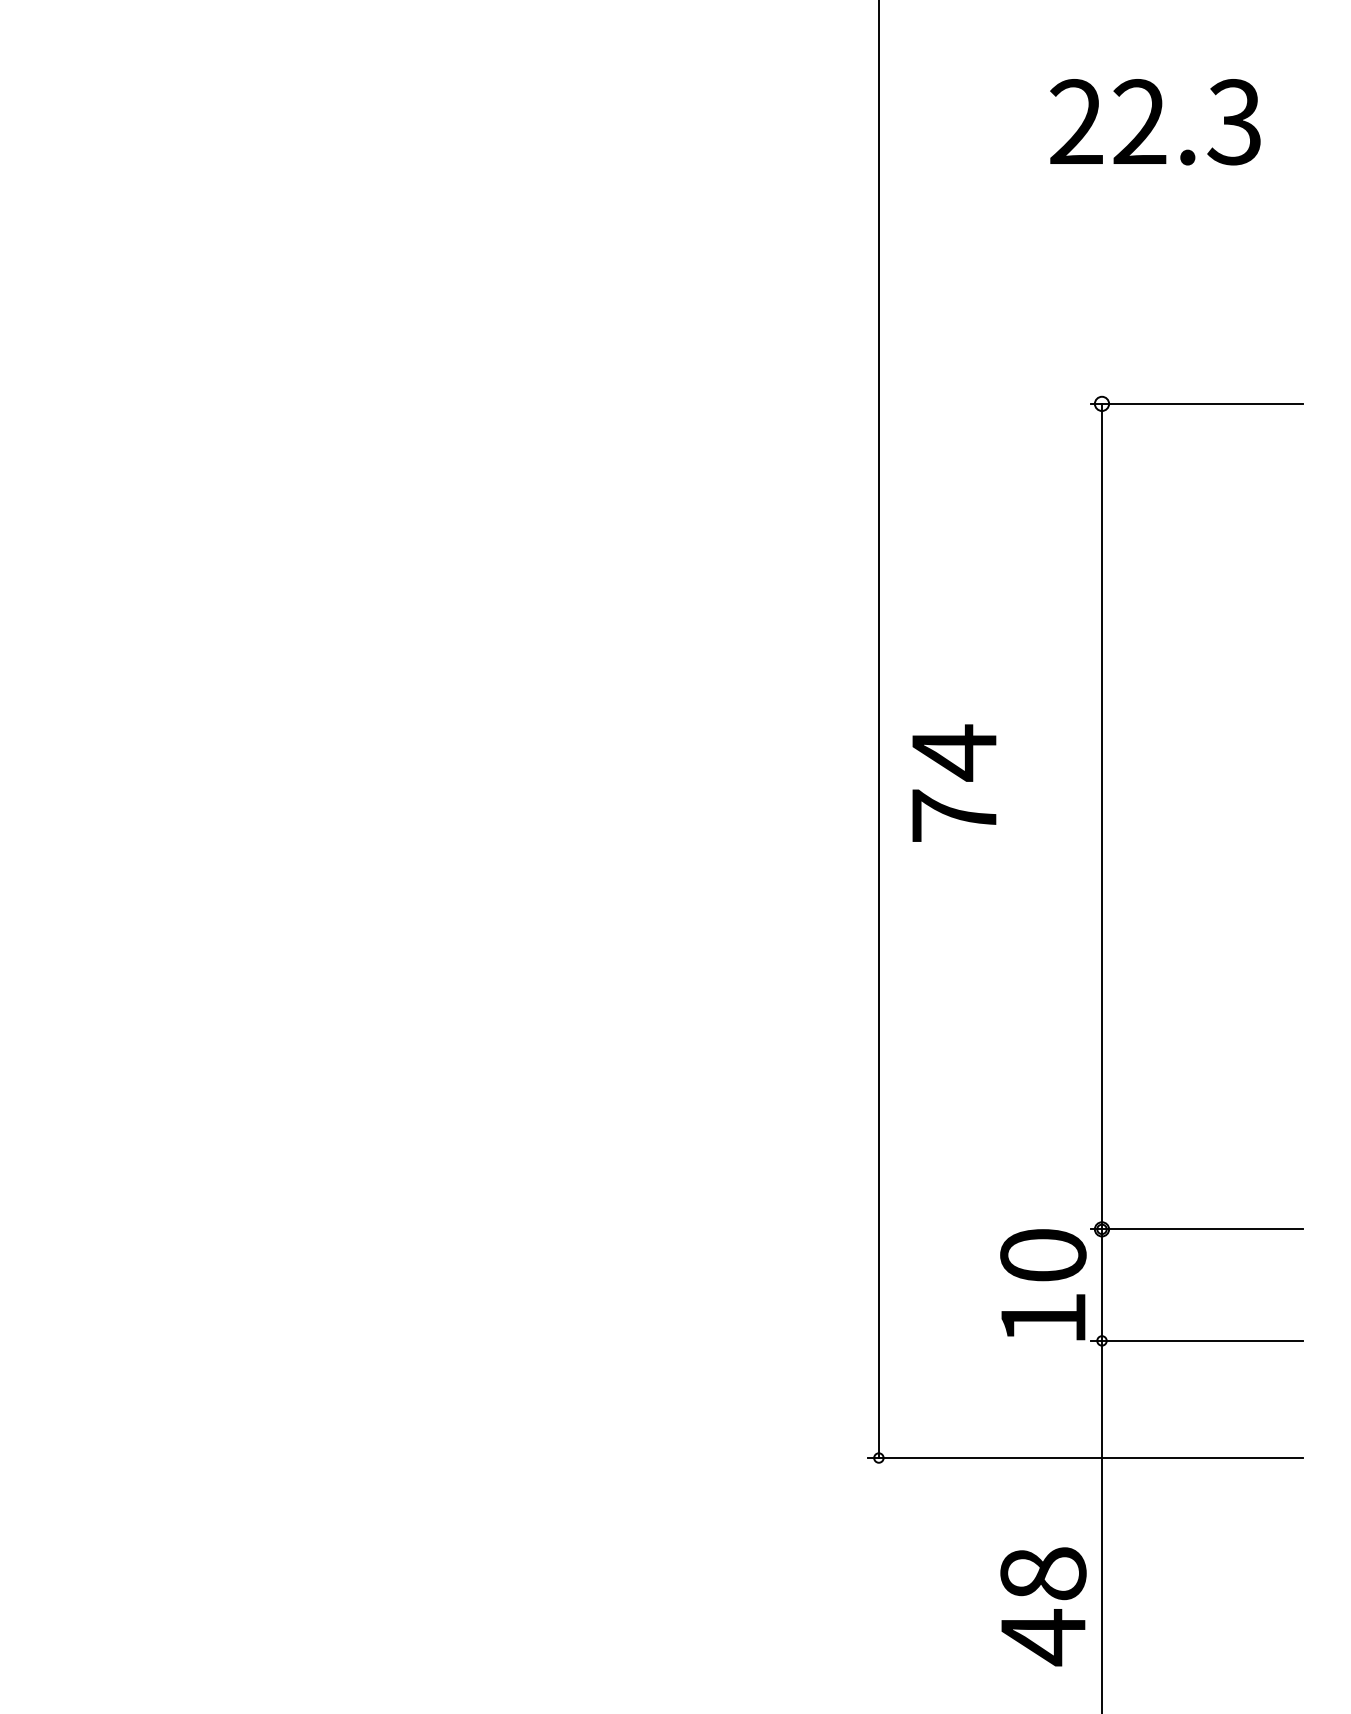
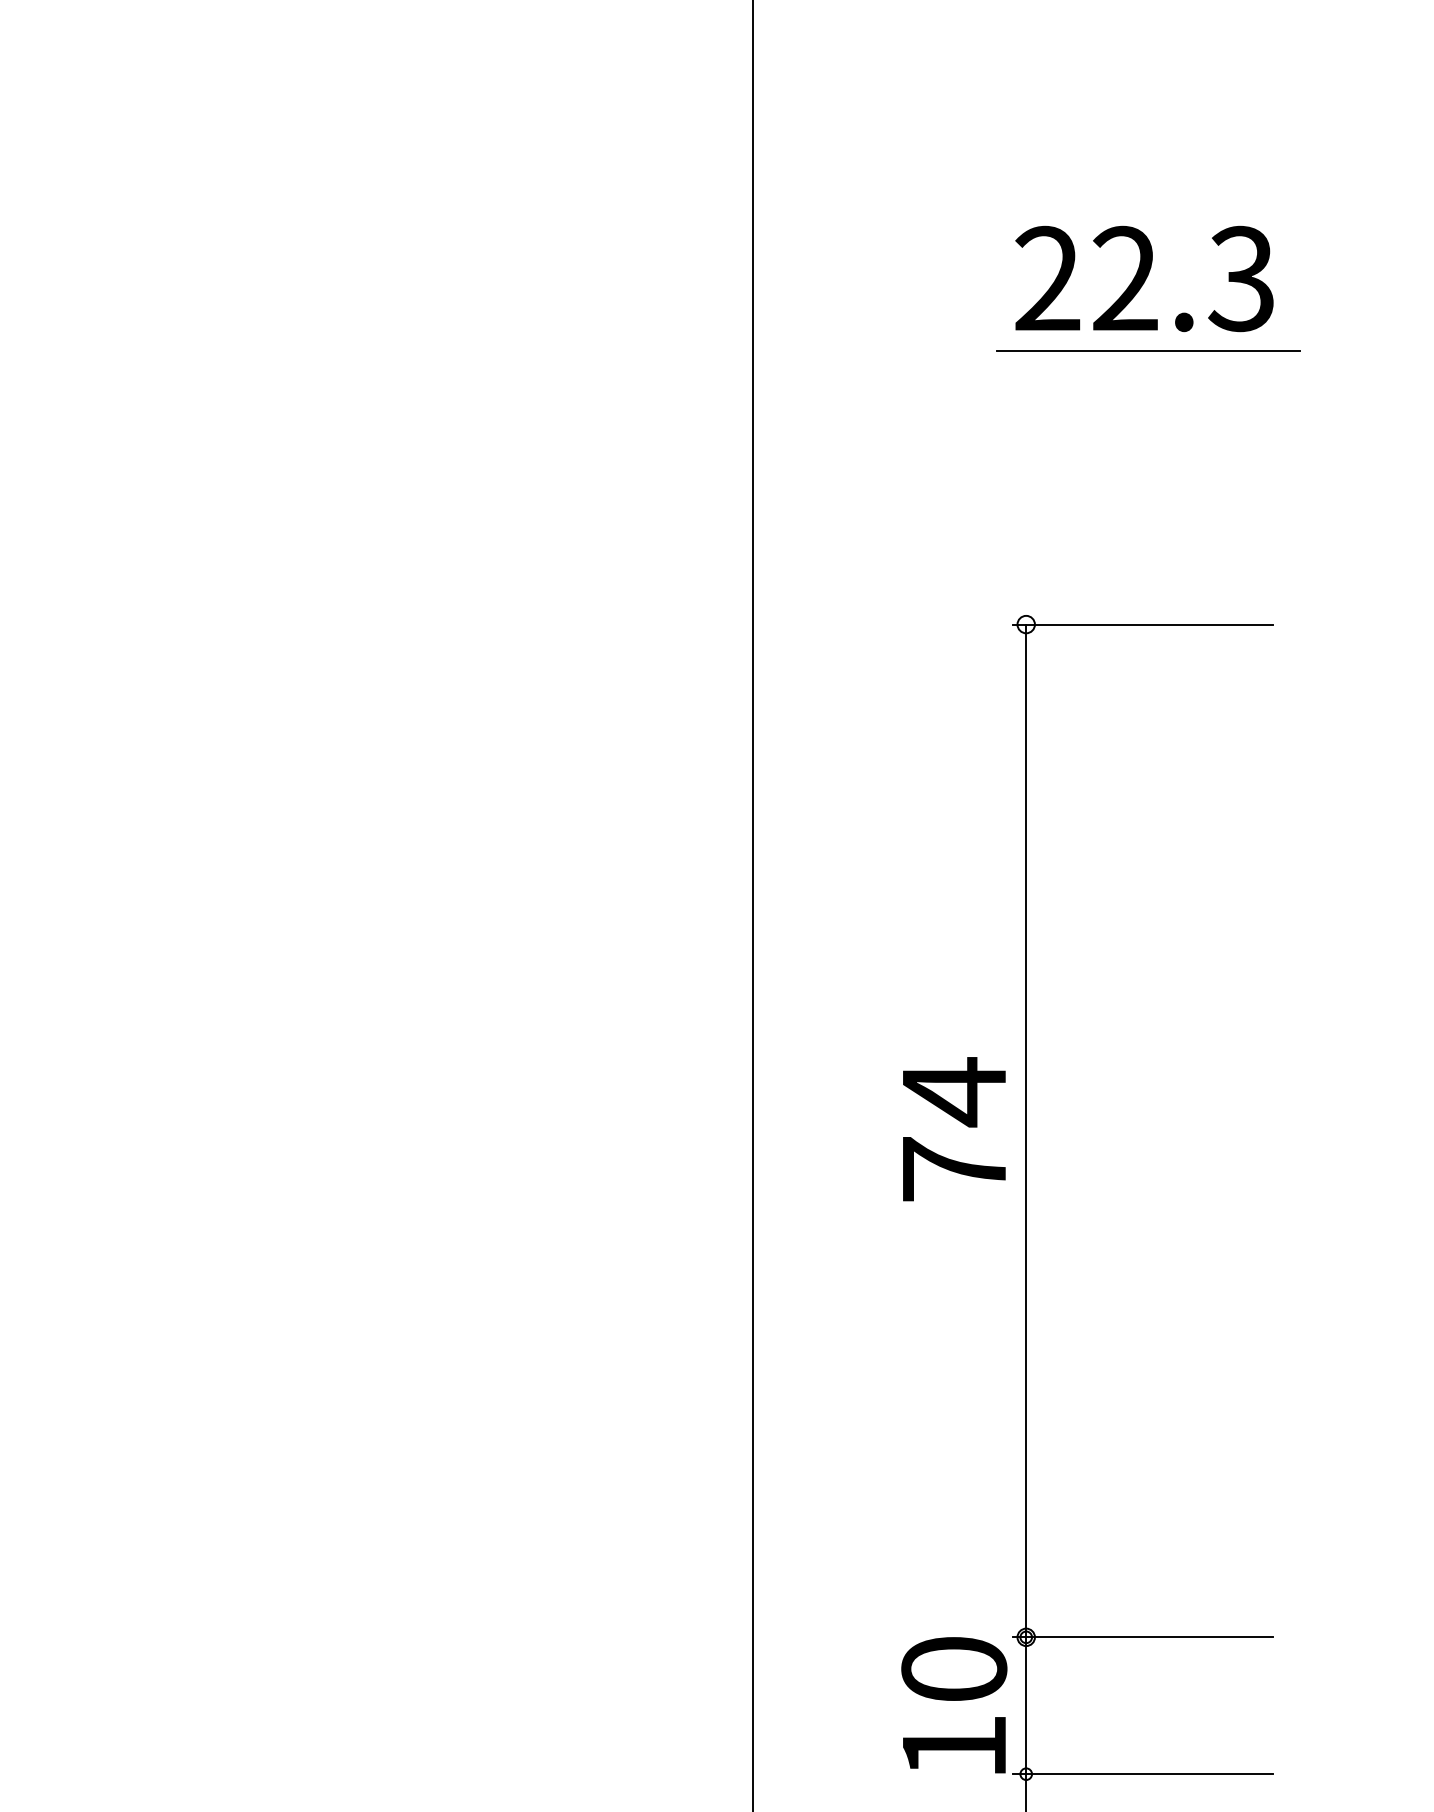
text: (1155, 122) -> (1144, 279), moved
line: (1201, 180) -> (1148, 350), added
text: (954, 782) -> (954, 1128), moved

